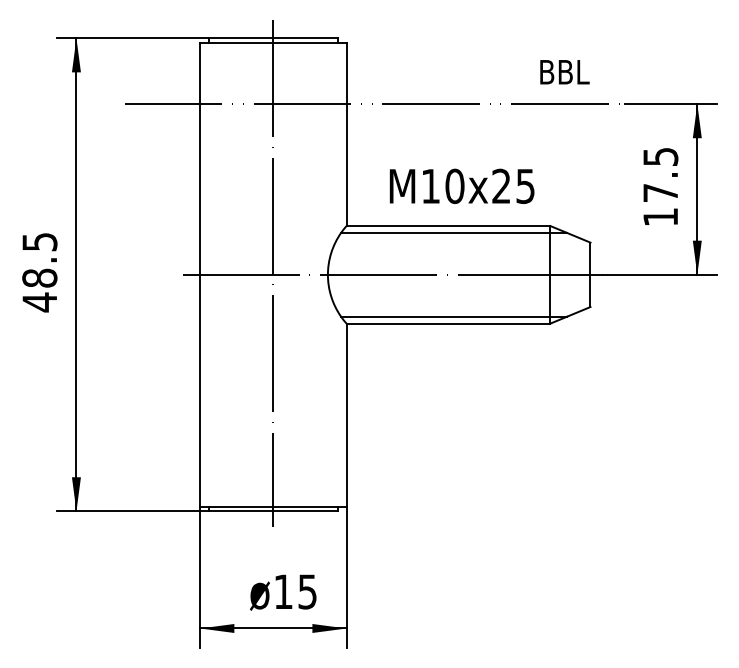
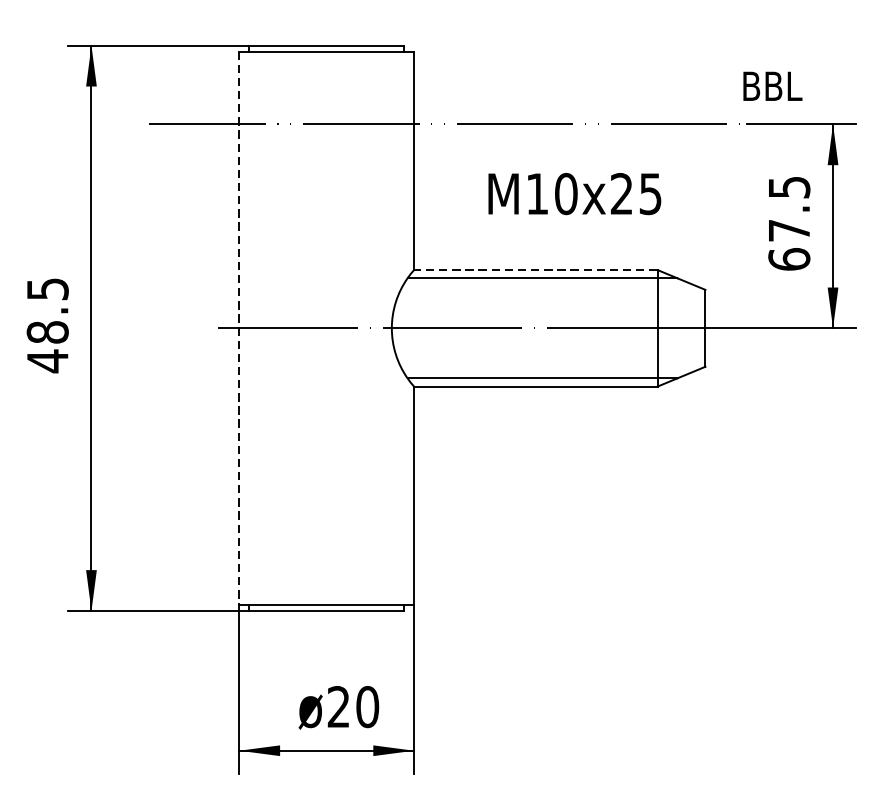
text: (564, 72) -> (772, 86), moved
text: (461, 185) -> (574, 192), moved
text: (660, 216) -> (789, 258), 17.5 -> 67.5
line: (448, 226) -> (535, 270), solid -> dashed
line: (273, 272) -> (326, 325), removed
line: (200, 274) -> (239, 327), solid -> dashed
text: (295, 591) -> (353, 706), 15 -> 20

